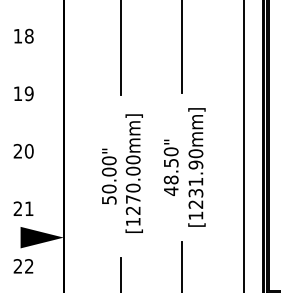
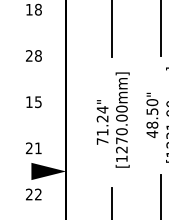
text: (23, 93) -> (33, 55), 19 -> 28
text: (23, 150) -> (33, 101), 20 -> 15
text: (108, 180) -> (102, 125), 50.00" -> 71.24"

